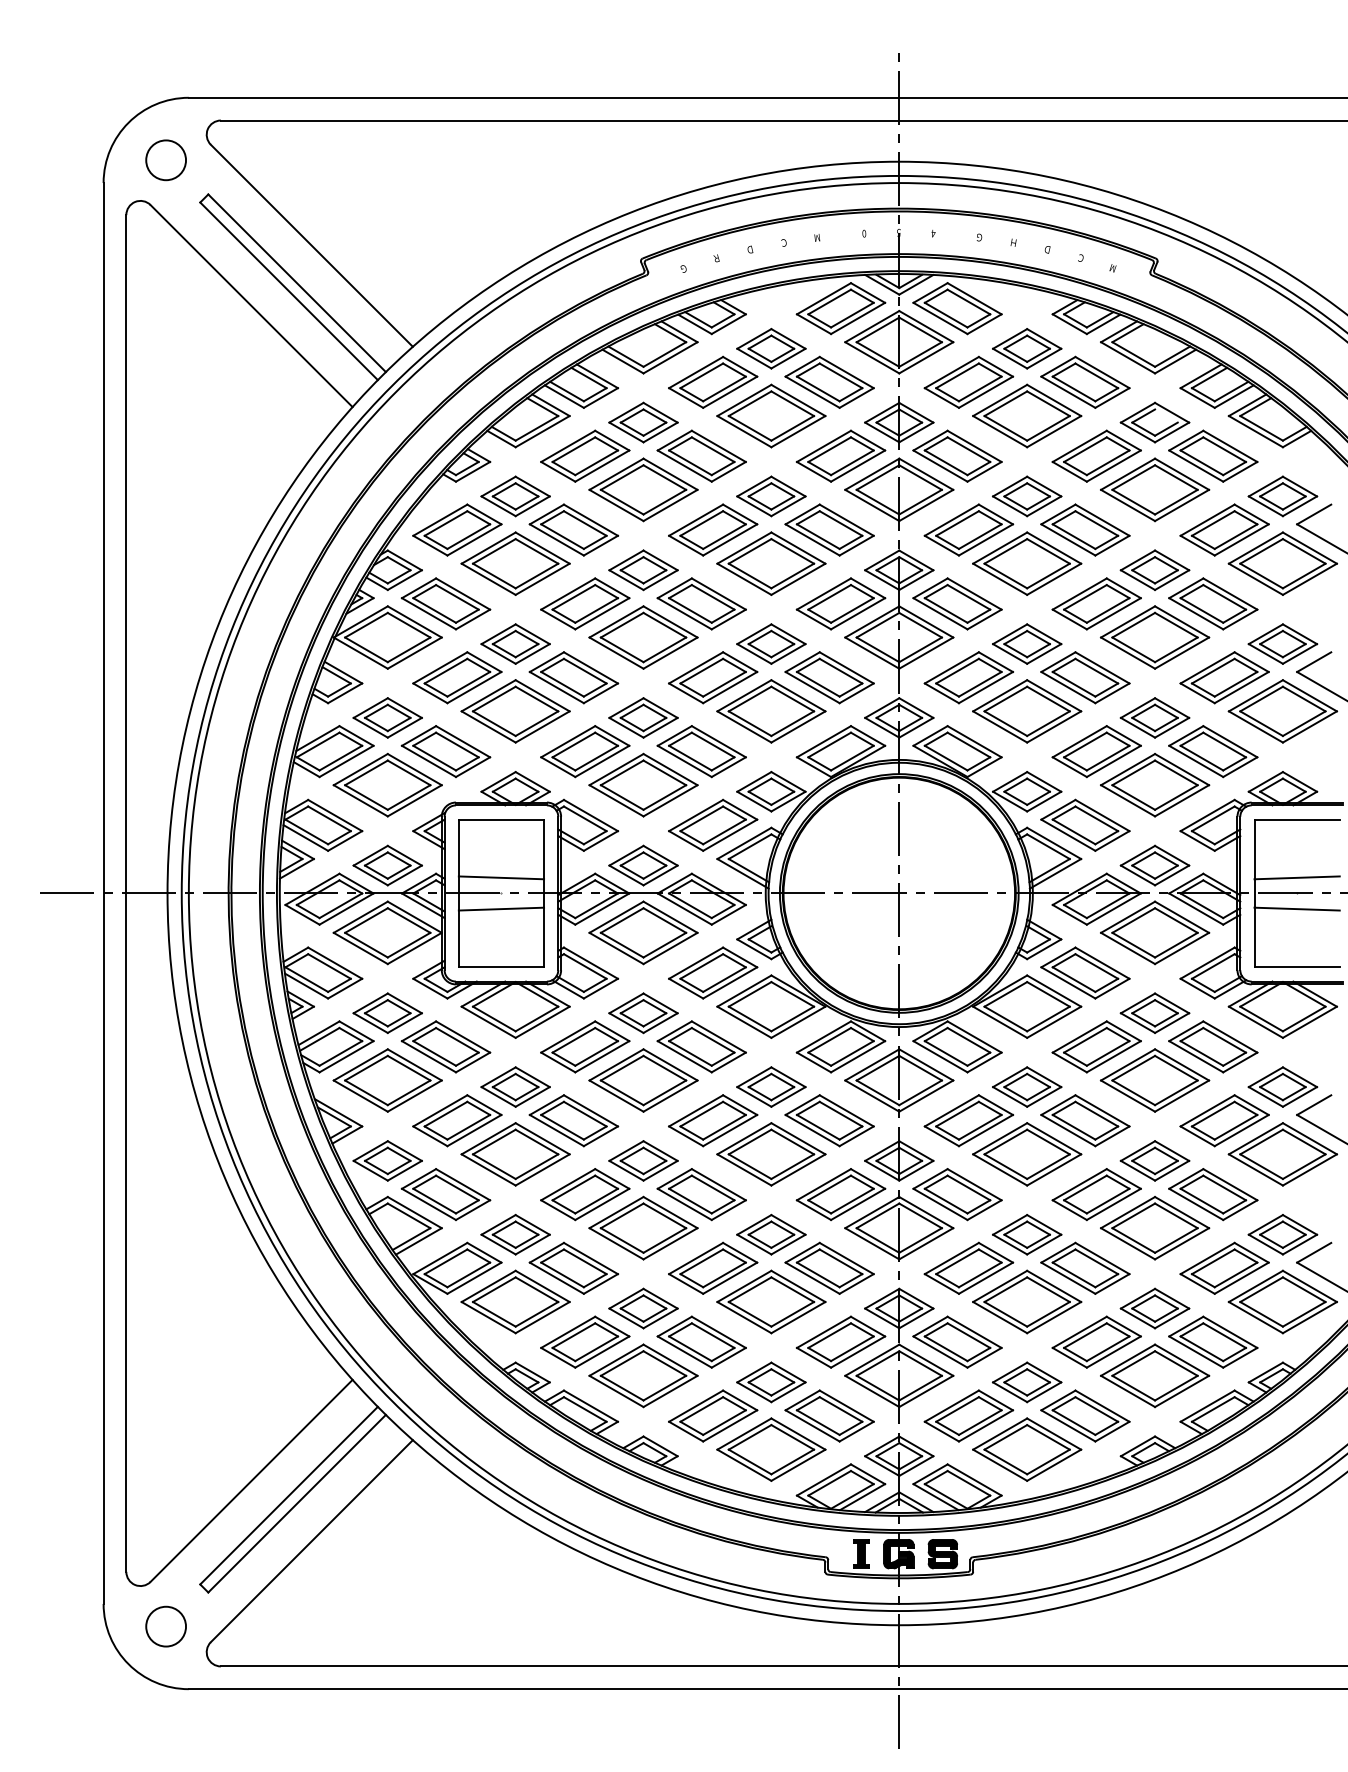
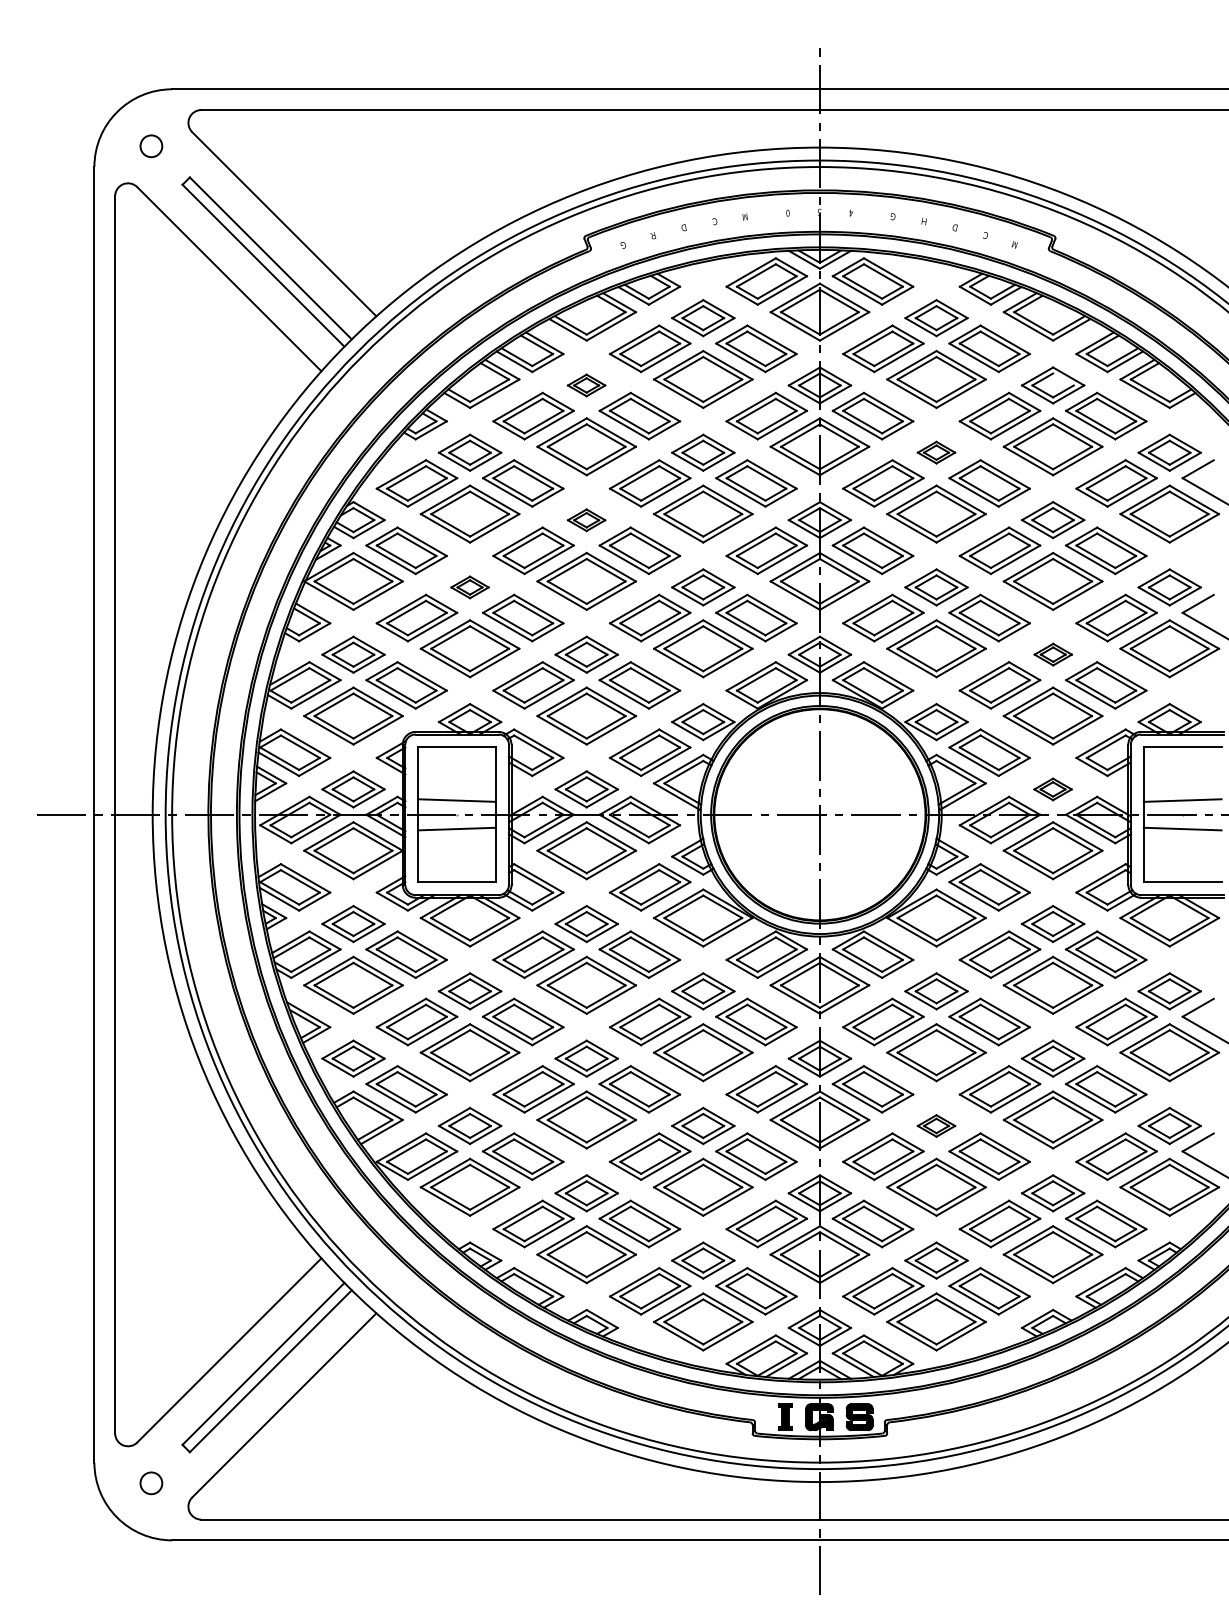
circle: (166, 160) -> (151, 146), size x0.6
part: (643, 422) -> (586, 385), size x0.6
part: (1027, 496) -> (936, 452), size x0.6
part: (643, 570) -> (586, 520), size x0.6
part: (514, 644) -> (469, 587), size x0.6
part: (1155, 717) -> (1053, 654), size x0.6
part: (1154, 865) -> (1052, 789), size x0.6
part: (1027, 1234) -> (936, 1125), size x0.6
circle: (166, 1626) -> (151, 1483), size x0.6

